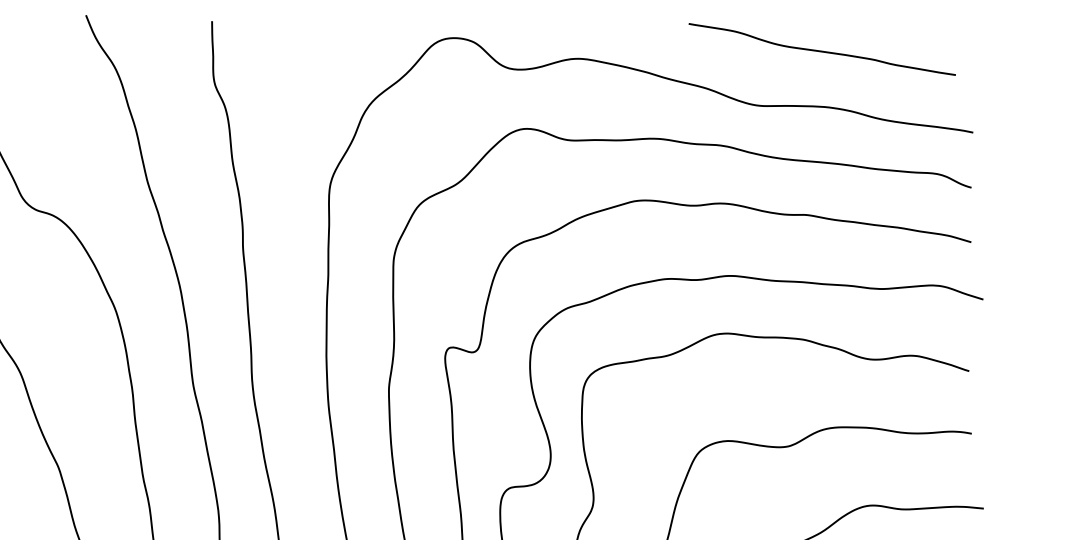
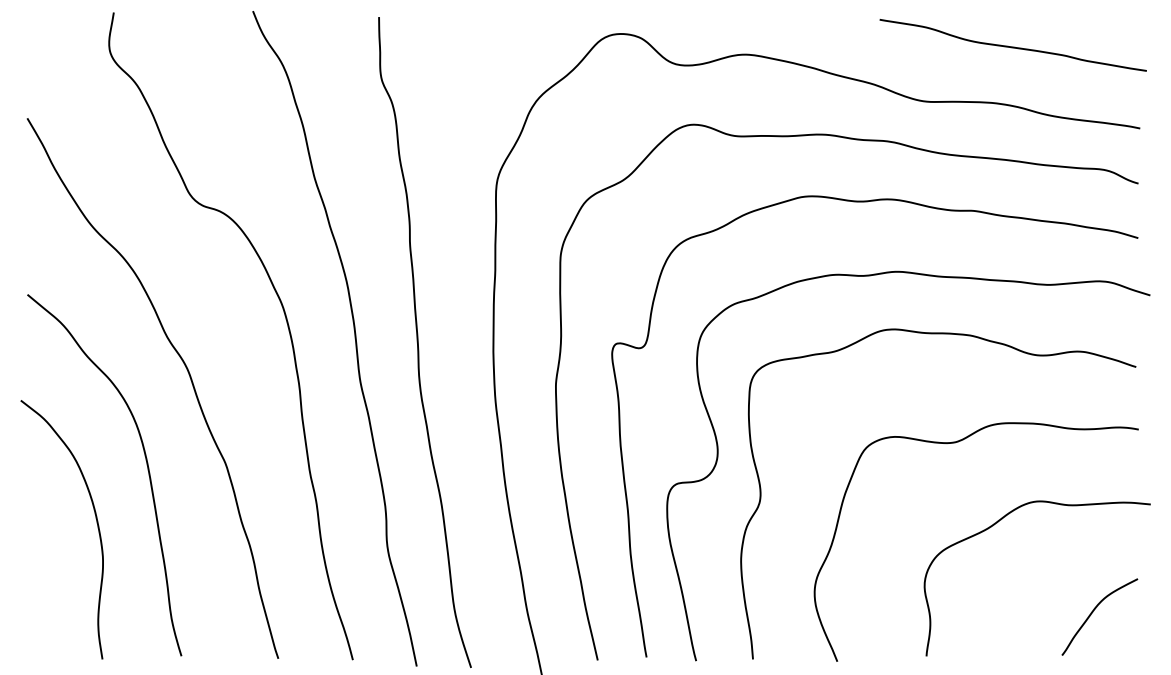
curve: (821, 50) -> (1012, 46), moved

